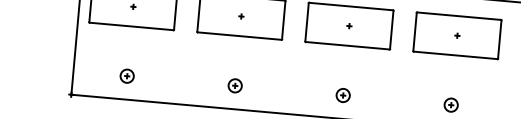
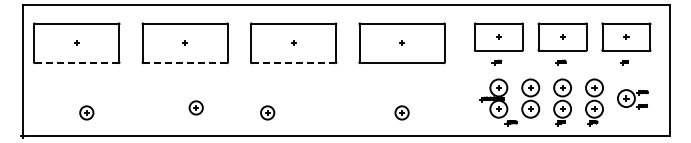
line: (131, 25) -> (76, 62), solid -> dashed
line: (239, 35) -> (185, 62), solid -> dashed
line: (347, 45) -> (293, 62), solid -> dashed
part: (126, 75) -> (86, 112), moved
part: (234, 85) -> (195, 107), moved
part: (343, 95) -> (267, 112), moved

